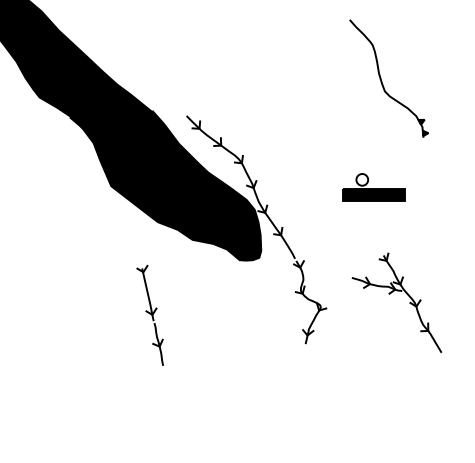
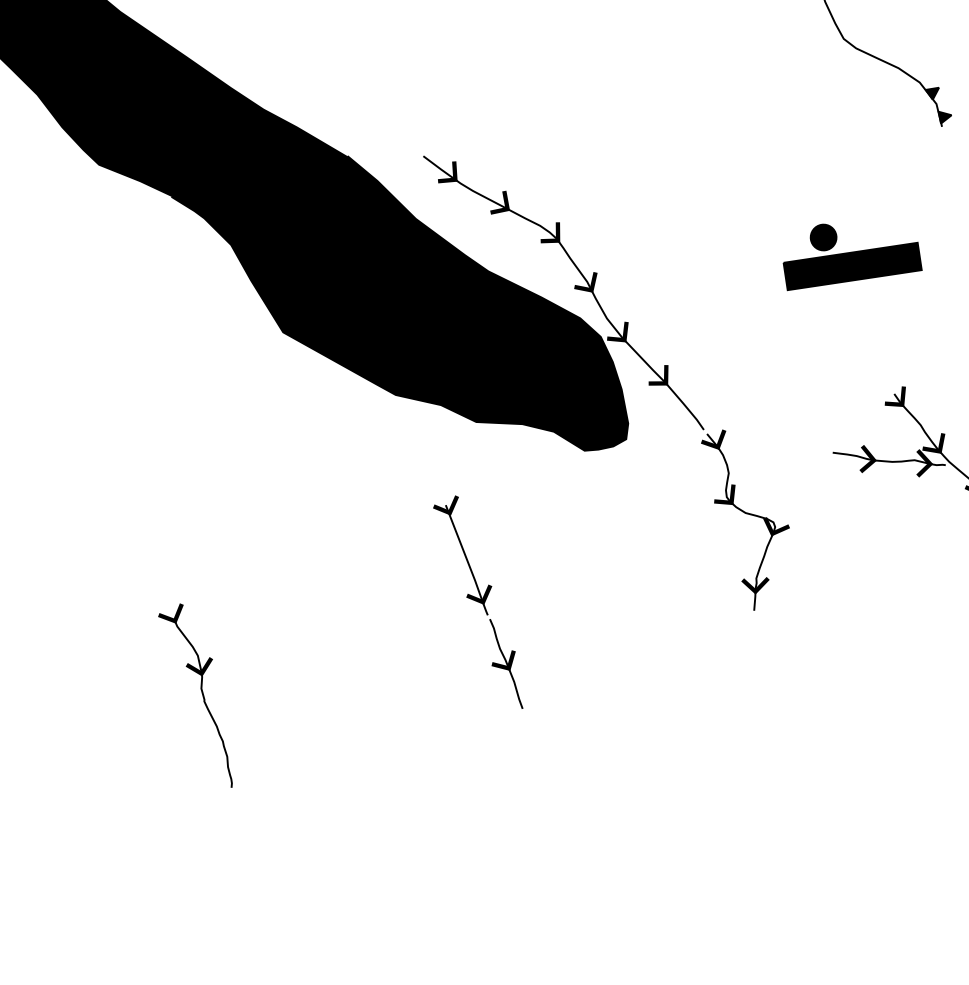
fill: (362, 179) -> (823, 236), added
part: (149, 314) -> (476, 602), moved
part: (46, 345) -> (194, 697), added

